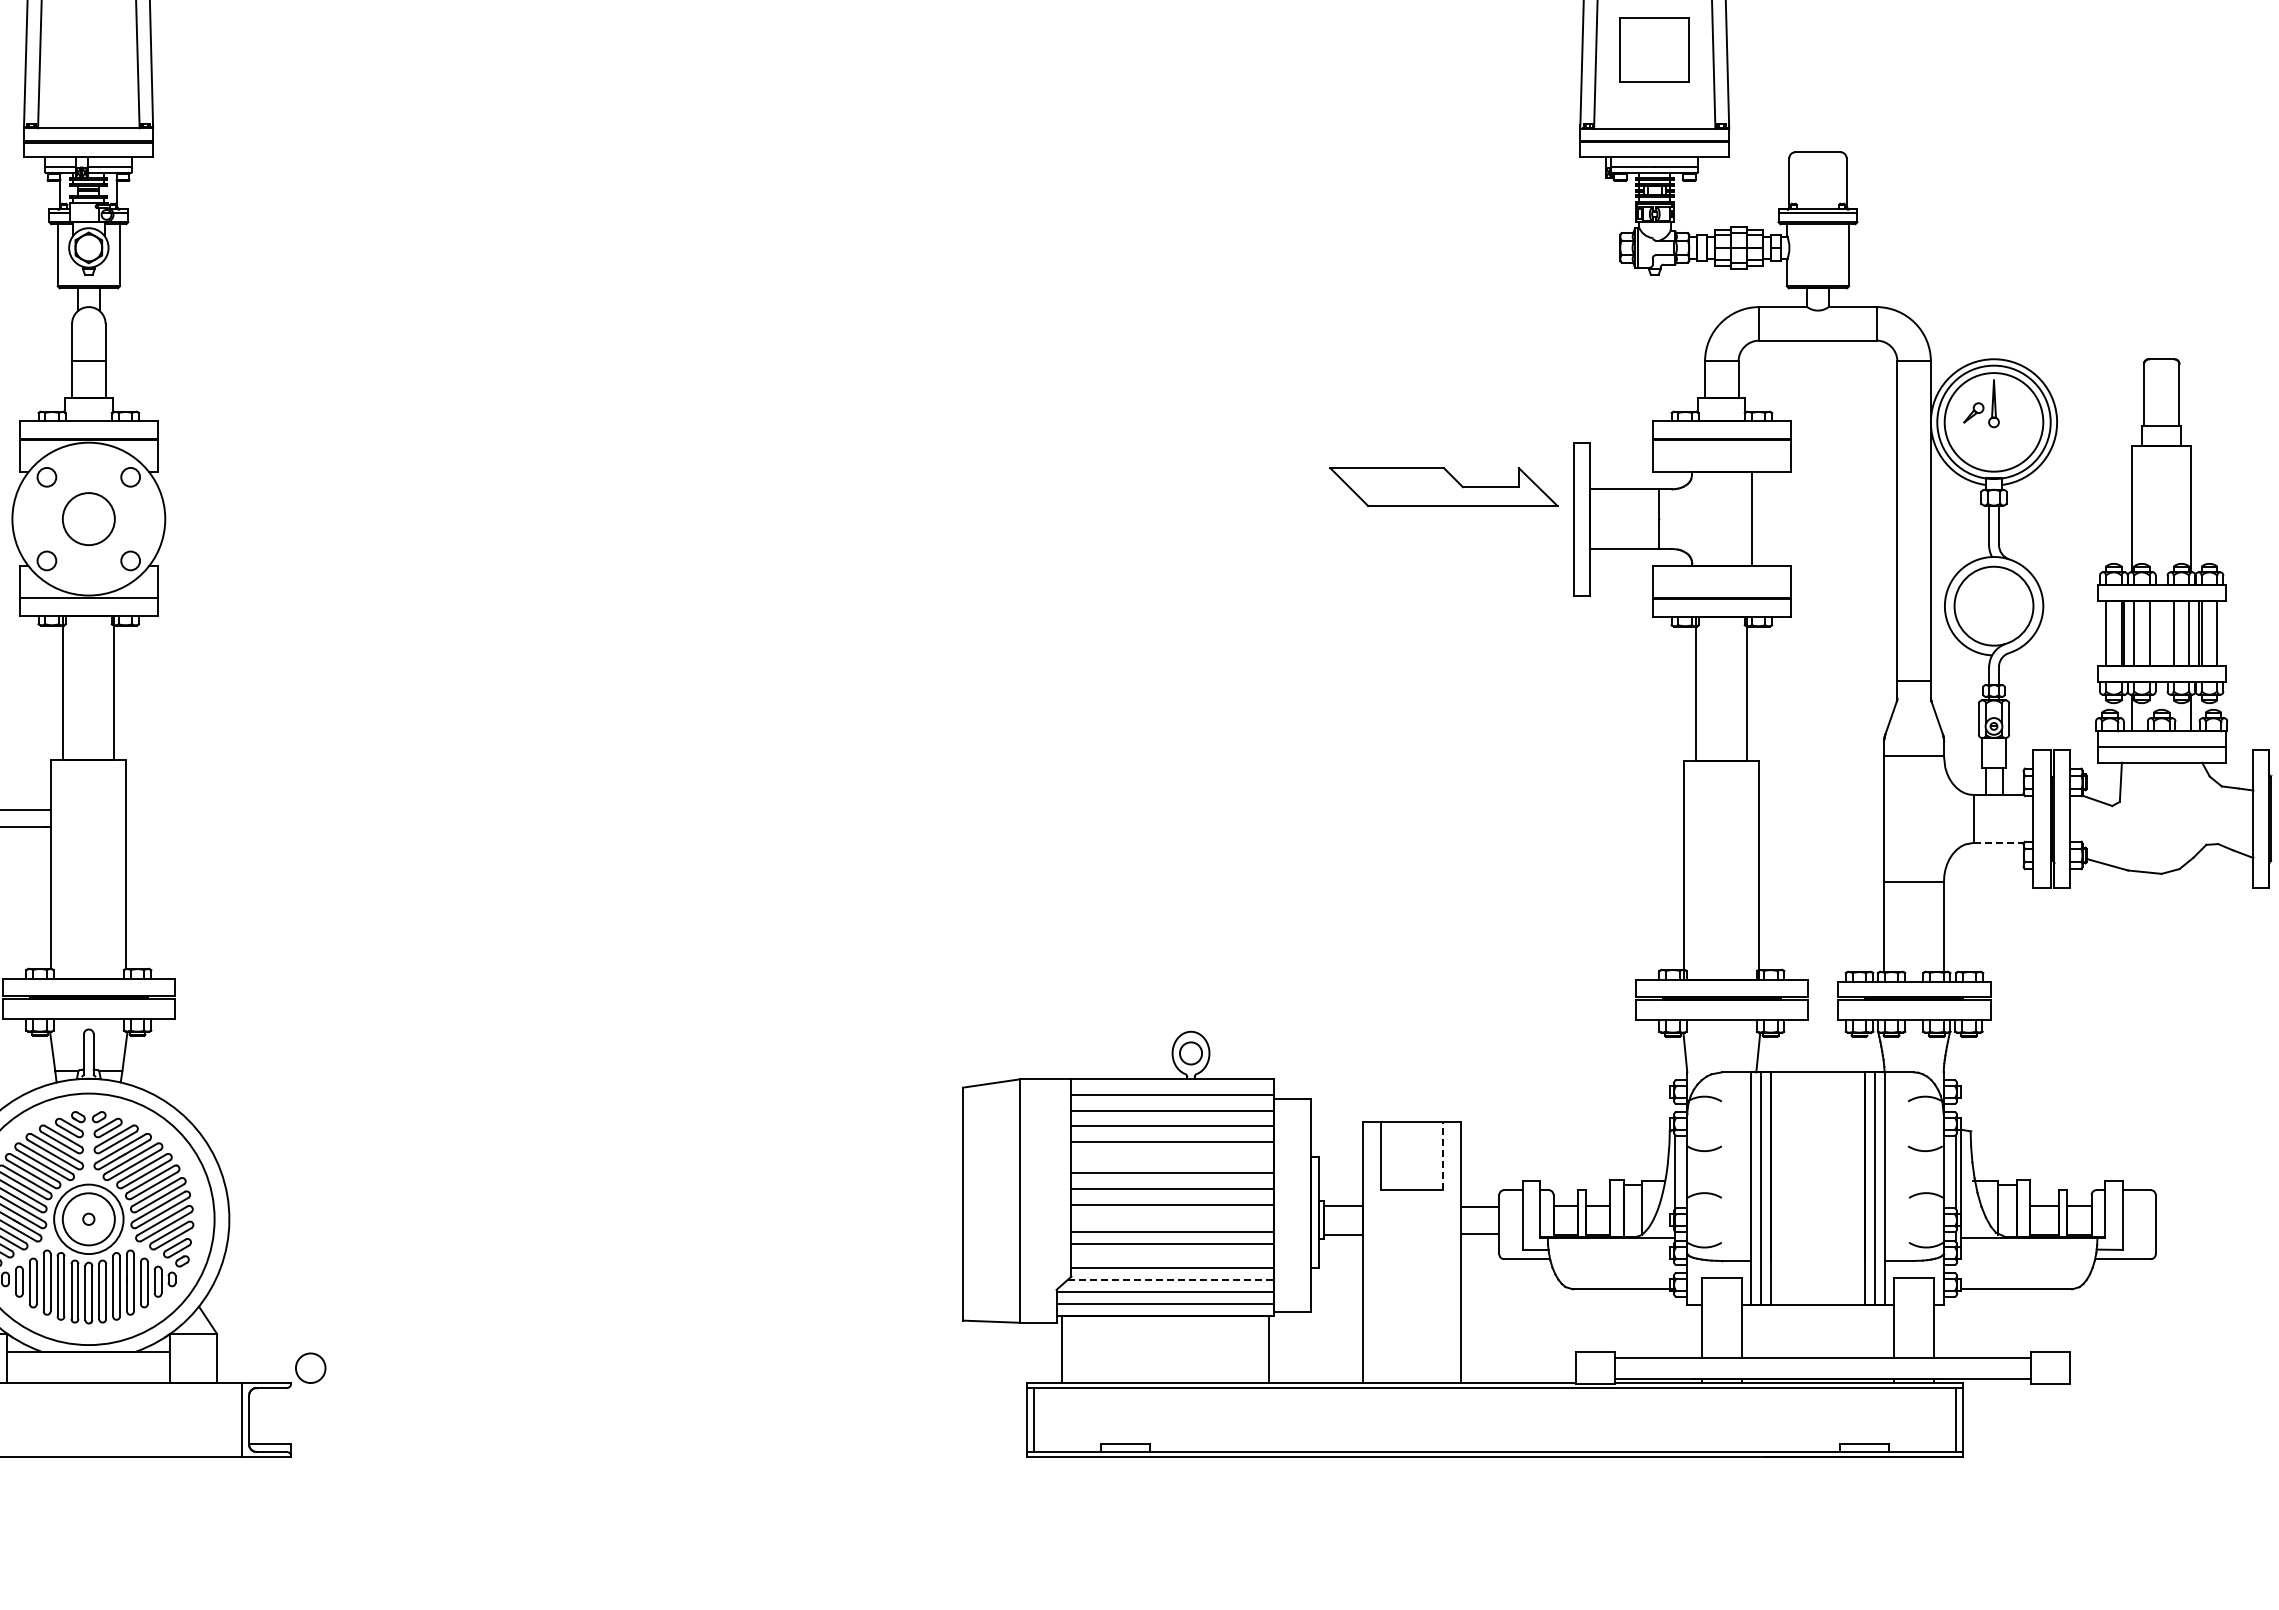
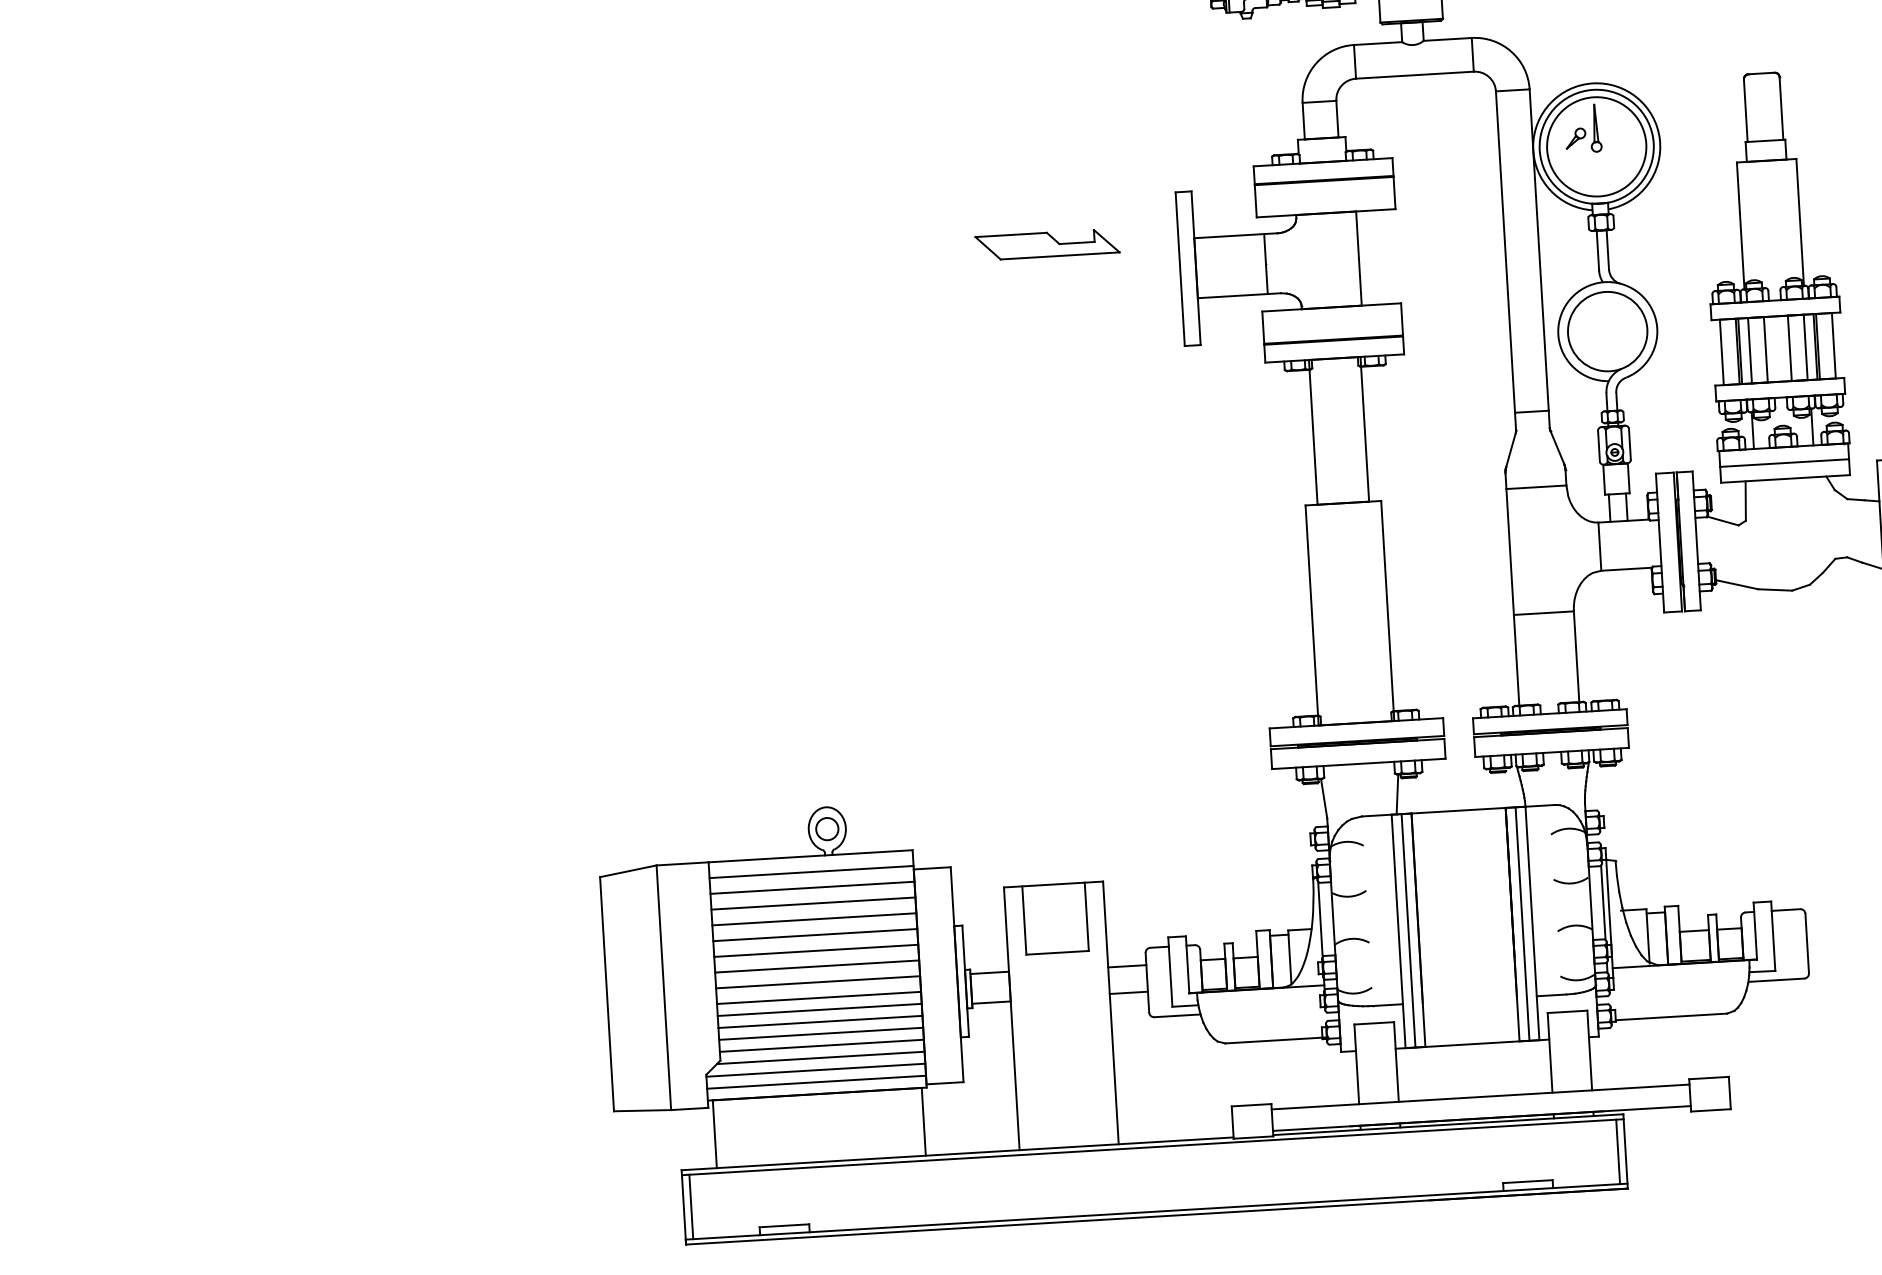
part: (1443, 486) -> (1047, 244), size x0.62
line: (1999, 842) -> (1627, 568), dashed -> solid
line: (1443, 1155) -> (1087, 916), dashed -> solid
line: (1172, 1157) -> (814, 934), added
line: (1172, 1220) -> (818, 998), added
line: (1172, 1256) -> (820, 1034), added
line: (1171, 1279) -> (821, 1057), dashed -> solid

